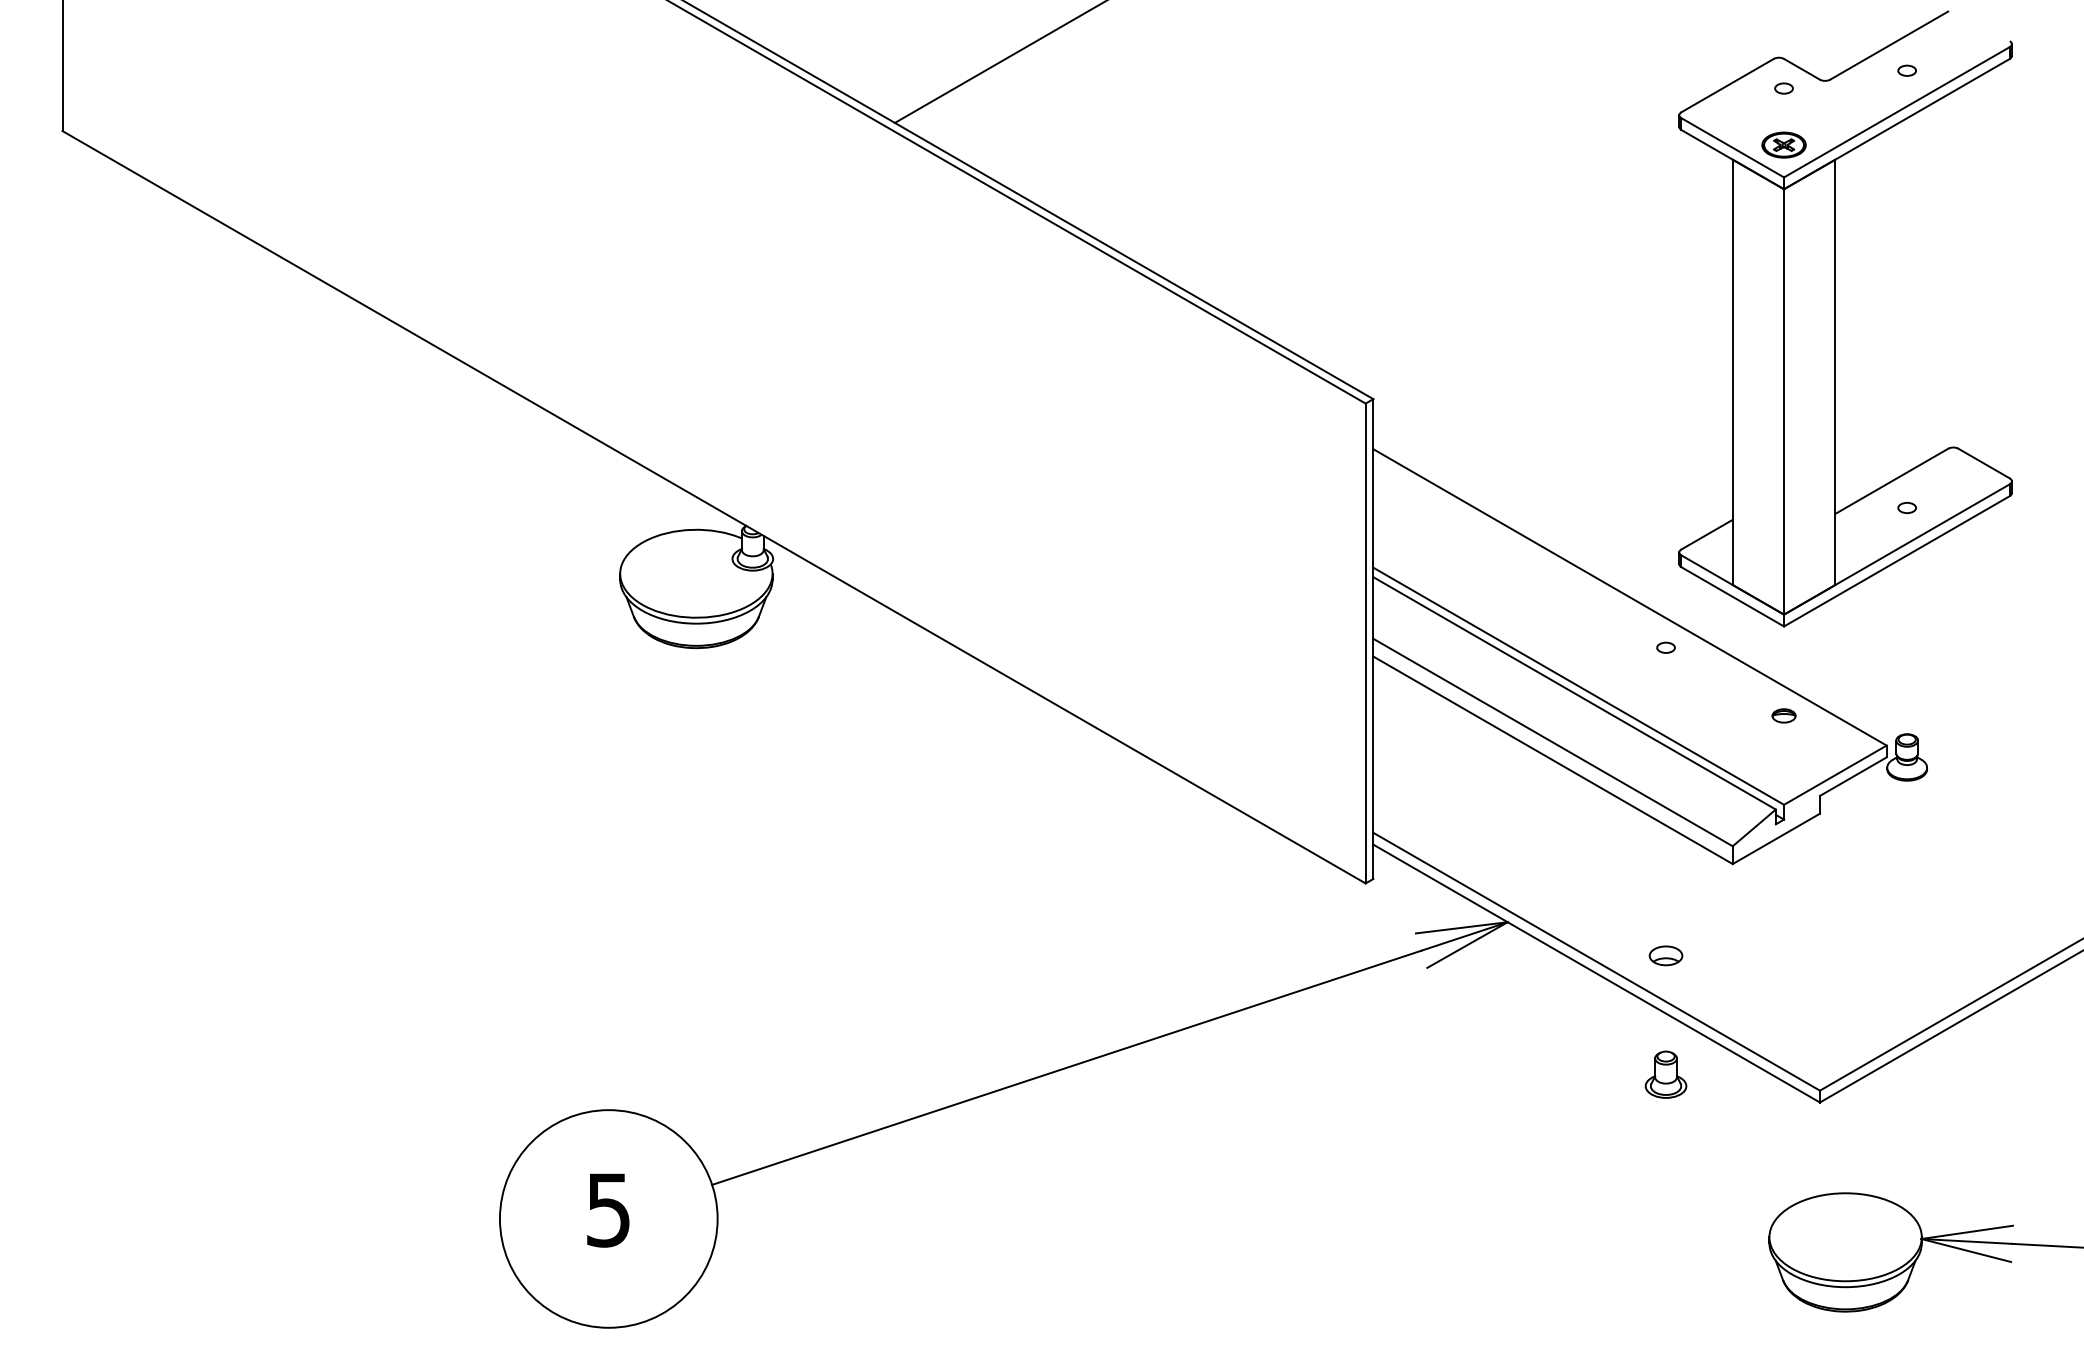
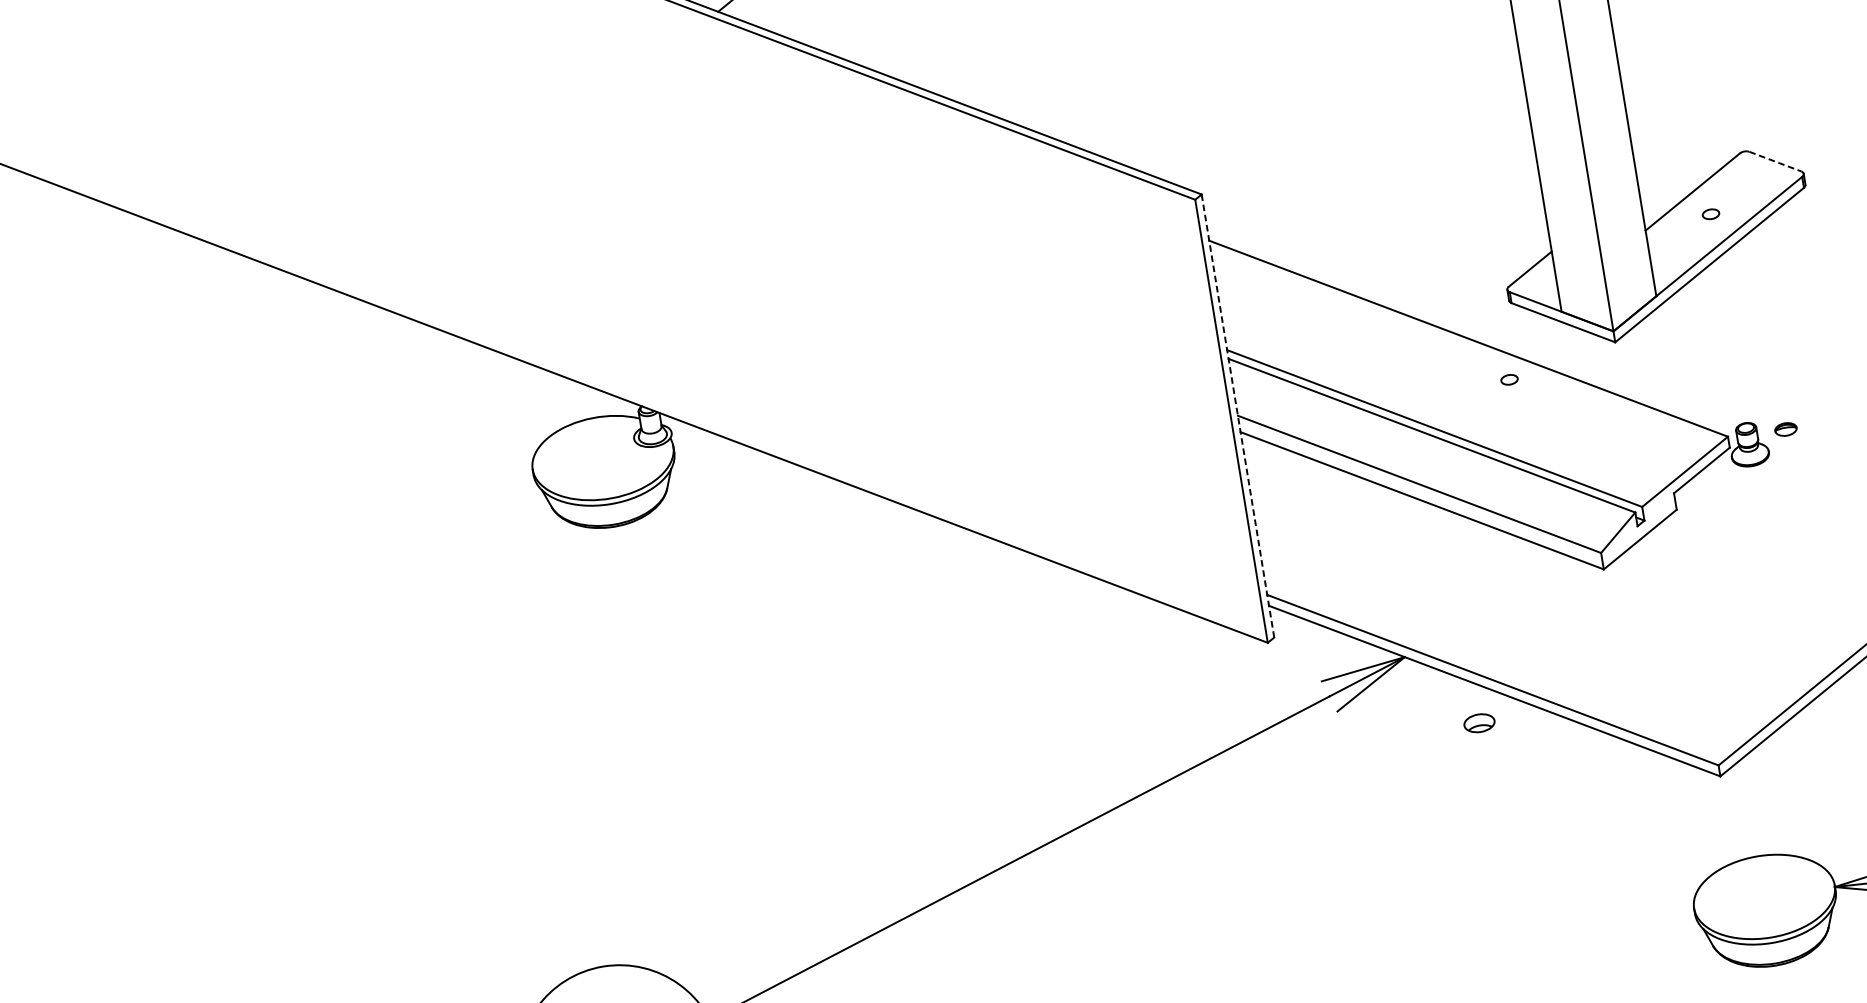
line: (1984, 463) -> (1775, 161), solid -> dashed
line: (1373, 639) -> (1238, 416), solid -> dashed
part: (1783, 715) -> (1785, 429), moved
part: (1665, 955) -> (1478, 723), moved
part: (1665, 1074) -> (1573, 773), removed

